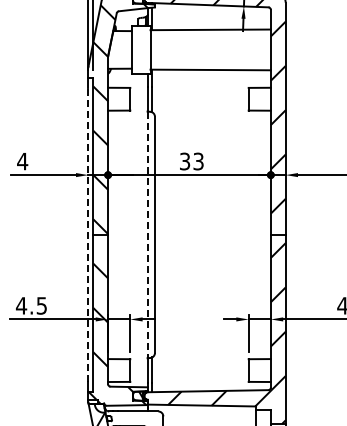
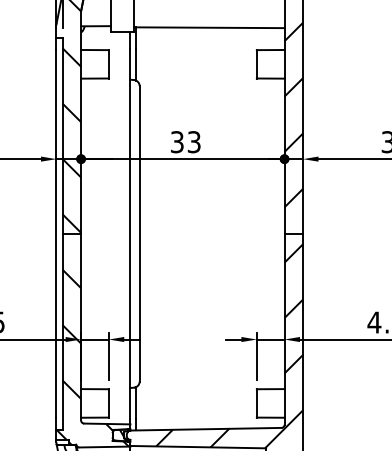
line: (88, 234) -> (56, 233), dashed -> solid
line: (147, 235) -> (130, 234), dashed -> solid

